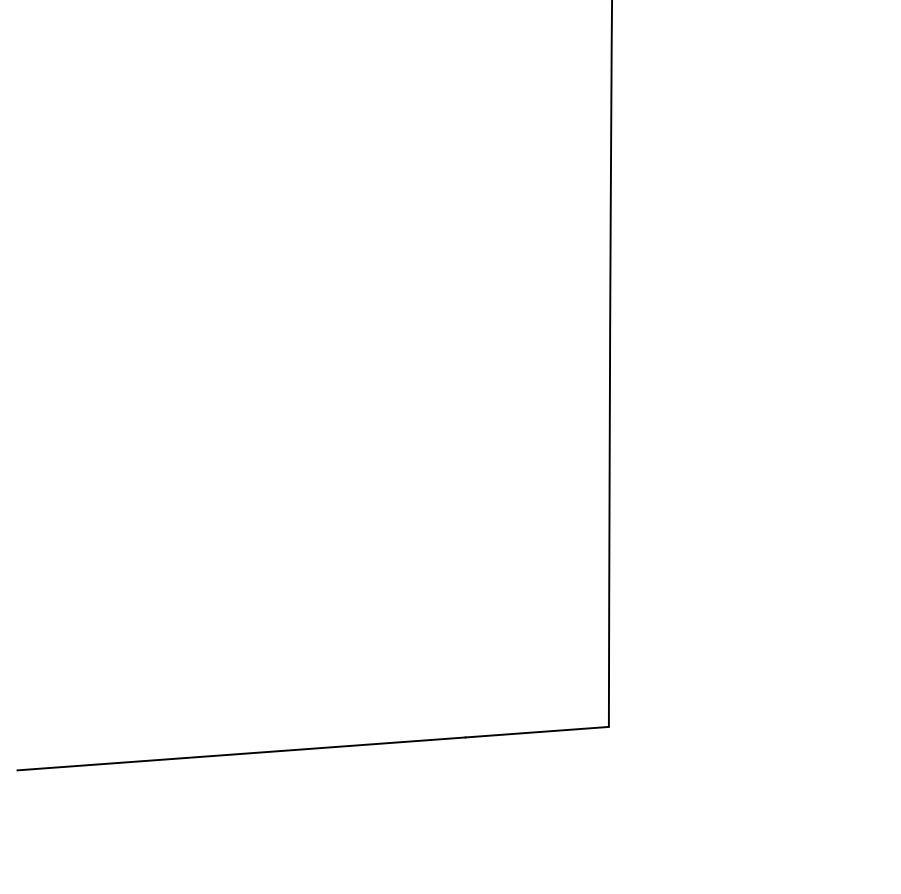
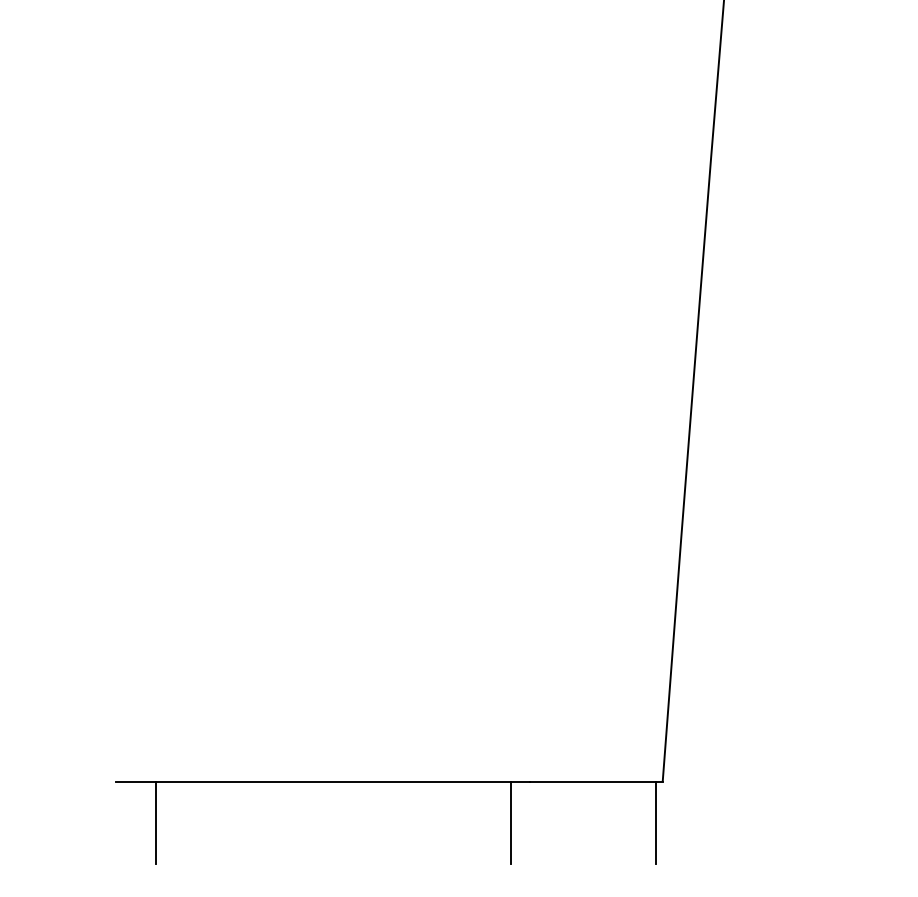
line: (604, 772) -> (655, 823), added
line: (448, 783) -> (511, 823), added
line: (63, 812) -> (155, 823), added

